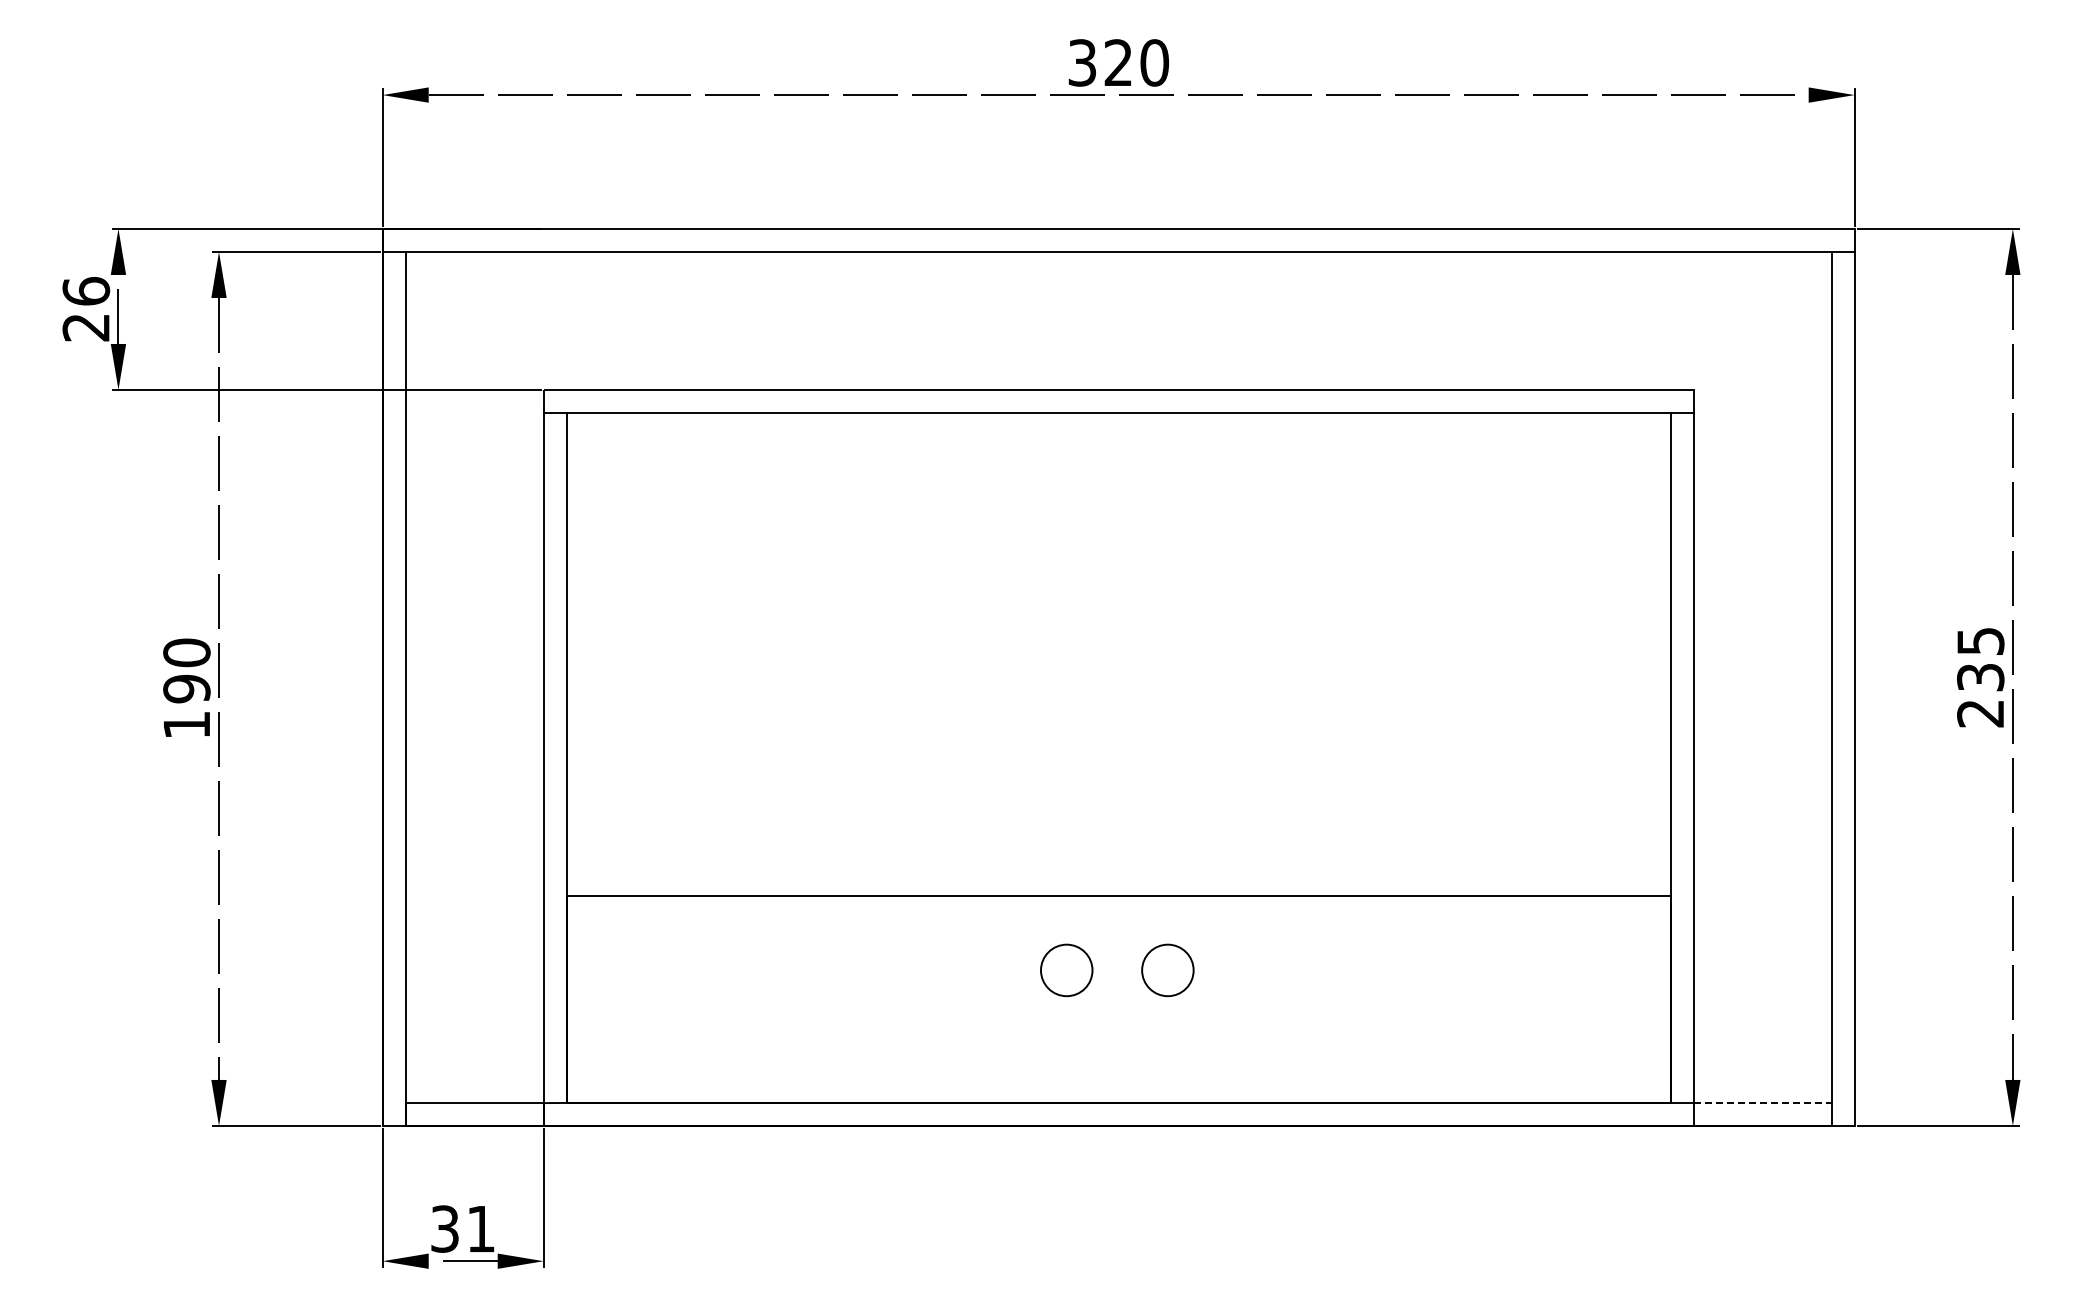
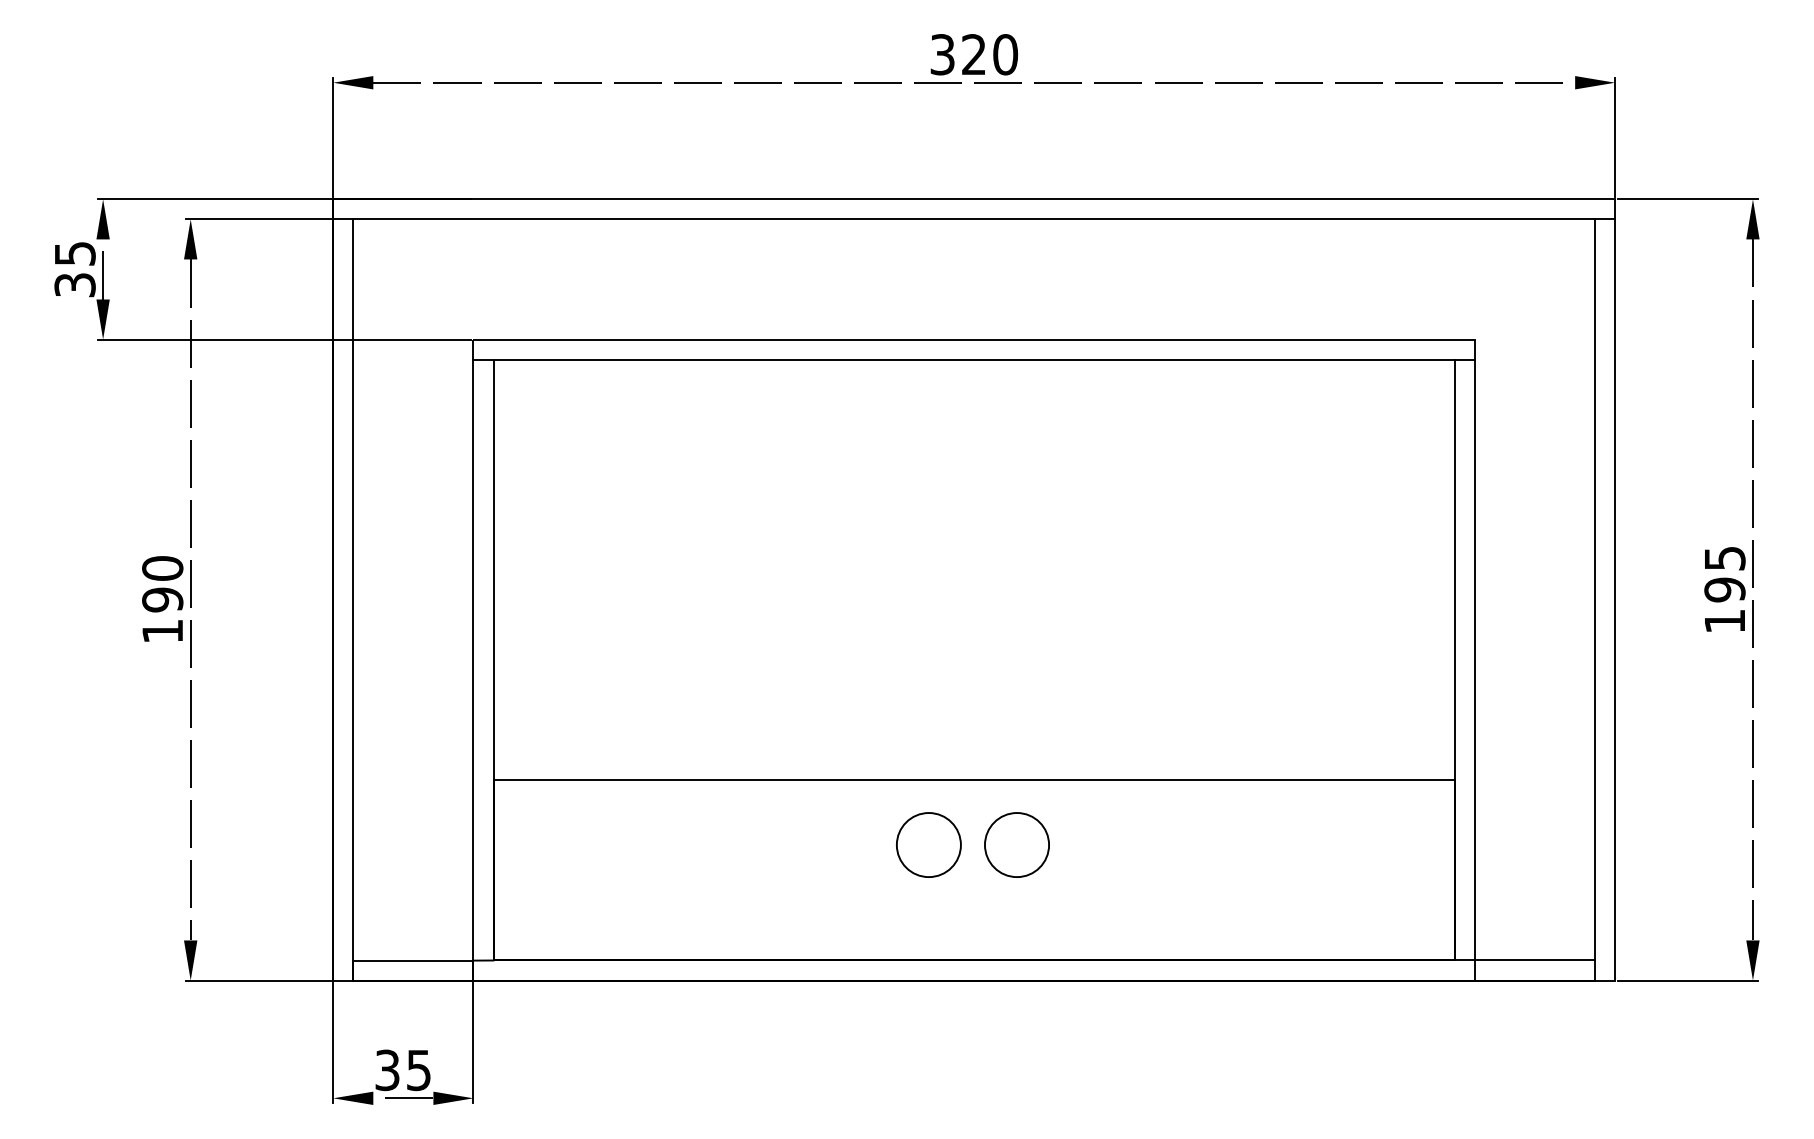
text: (86, 309) -> (75, 269), 26 -> 35
text: (1980, 695) -> (1724, 605), 235 -> 195
circle: (1066, 970) -> (928, 845), size x1.43
circle: (1167, 970) -> (1016, 845), size x1.43
line: (1762, 1102) -> (1534, 960), dashed -> solid
text: (480, 1229) -> (418, 1070), 31 -> 35

